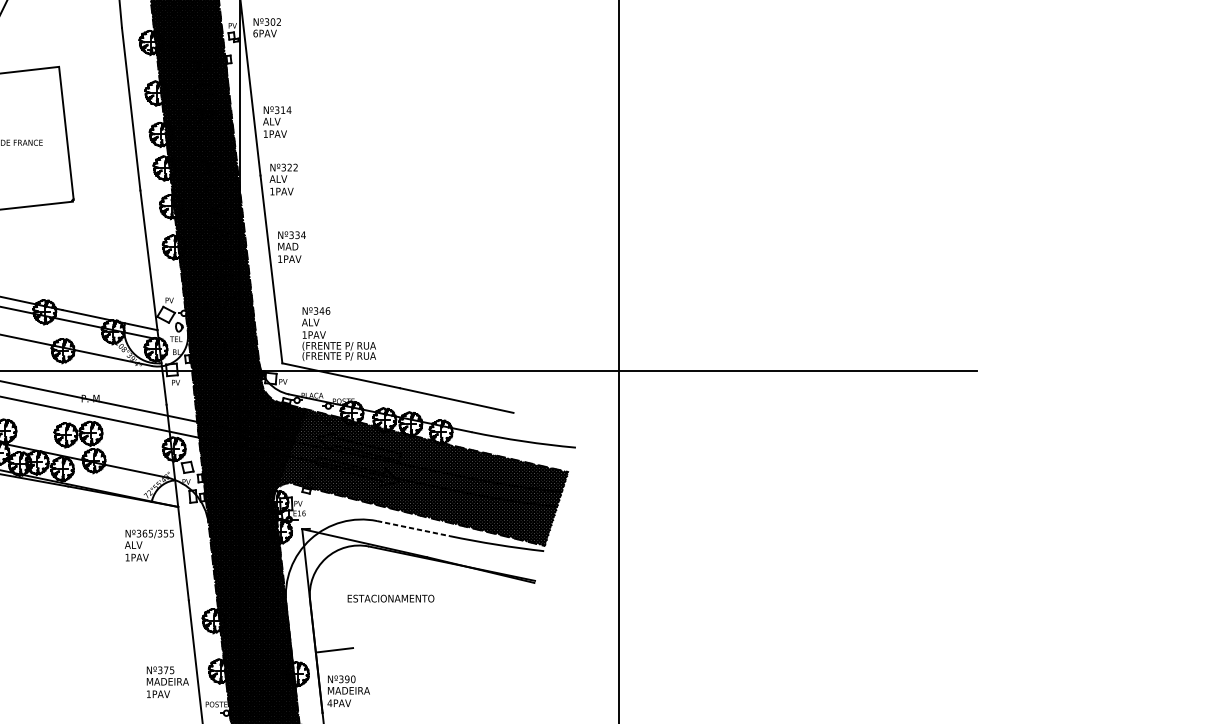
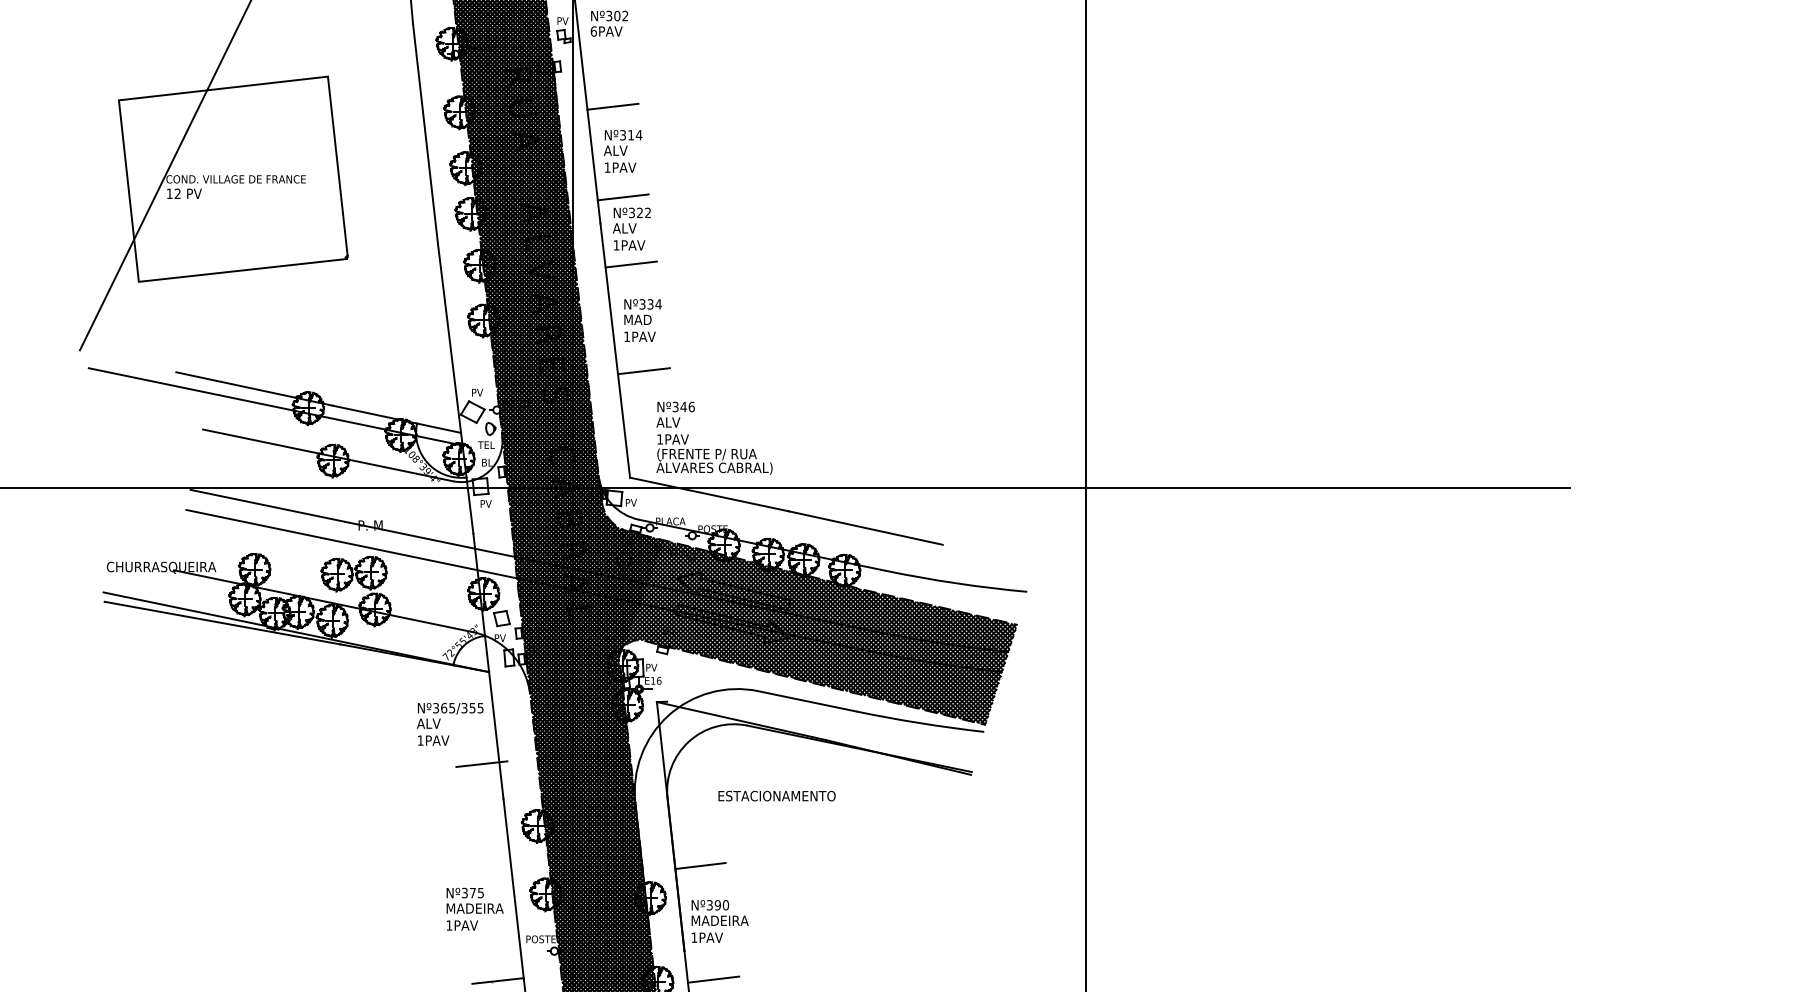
line: (269, 88) -> (612, 106), added
line: (276, 156) -> (622, 197), added
line: (282, 205) -> (630, 264), added
line: (292, 284) -> (643, 371), added
text: (344, 355) -> (714, 467), (FRENTE P/ RUA -> ÁLVARES CABRAL)
line: (413, 528) -> (807, 701), dashed -> solid
line: (172, 574) -> (481, 763), added
text: (330, 703) -> (694, 937), 4PAV -> 1PAV

